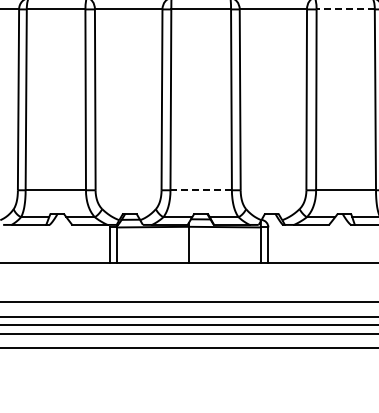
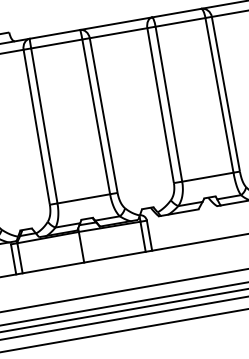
line: (345, 9) -> (180, 22), dashed -> solid
line: (201, 190) -> (84, 198), dashed -> solid

